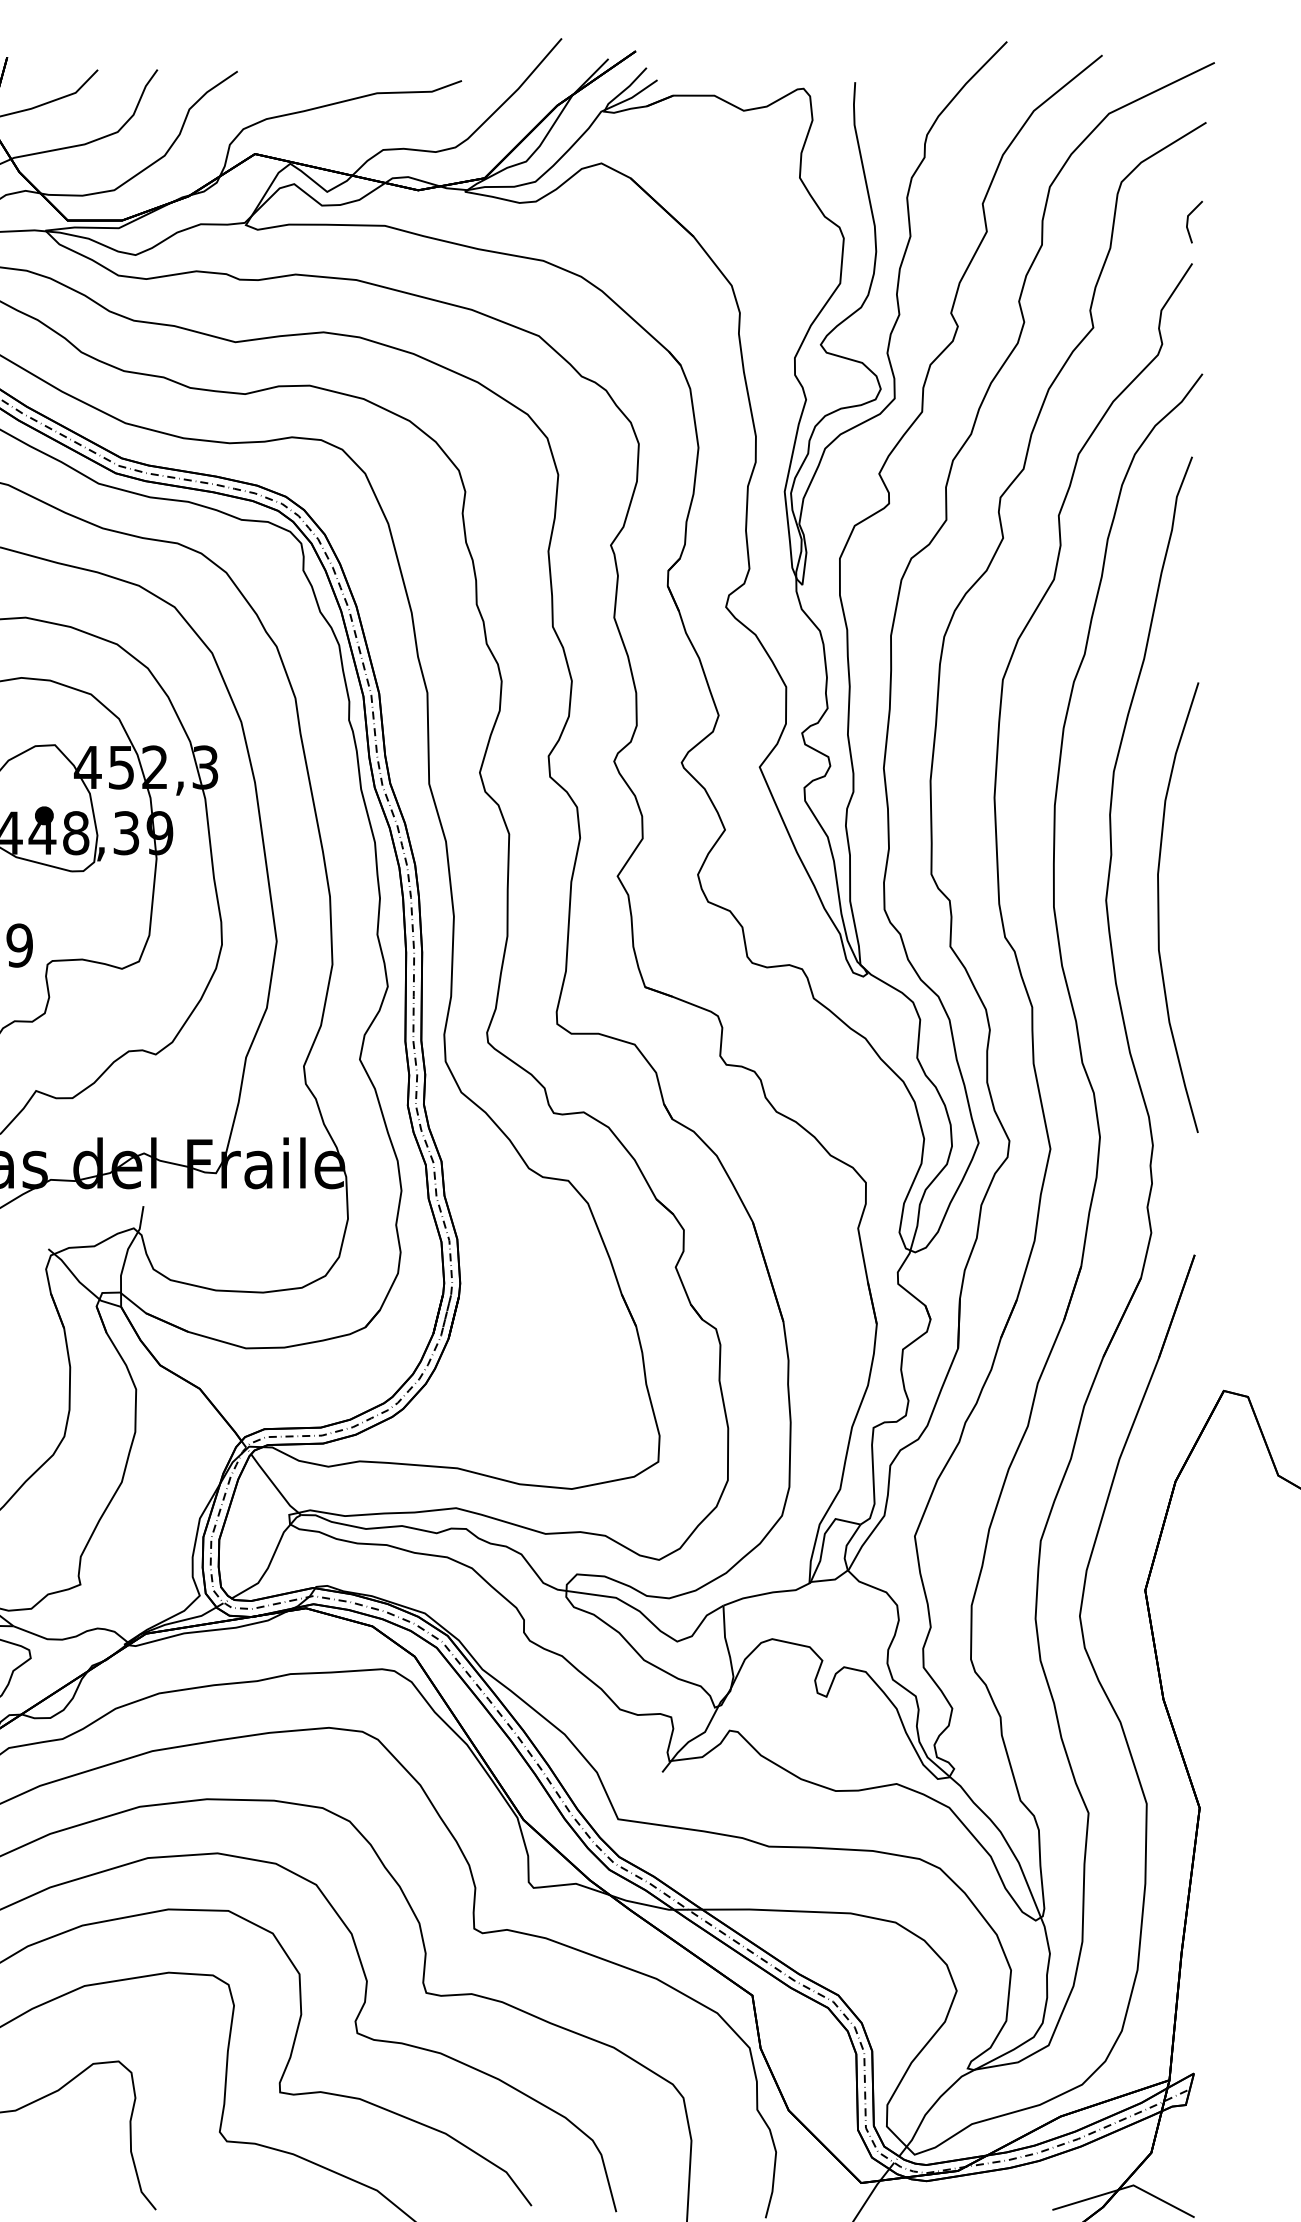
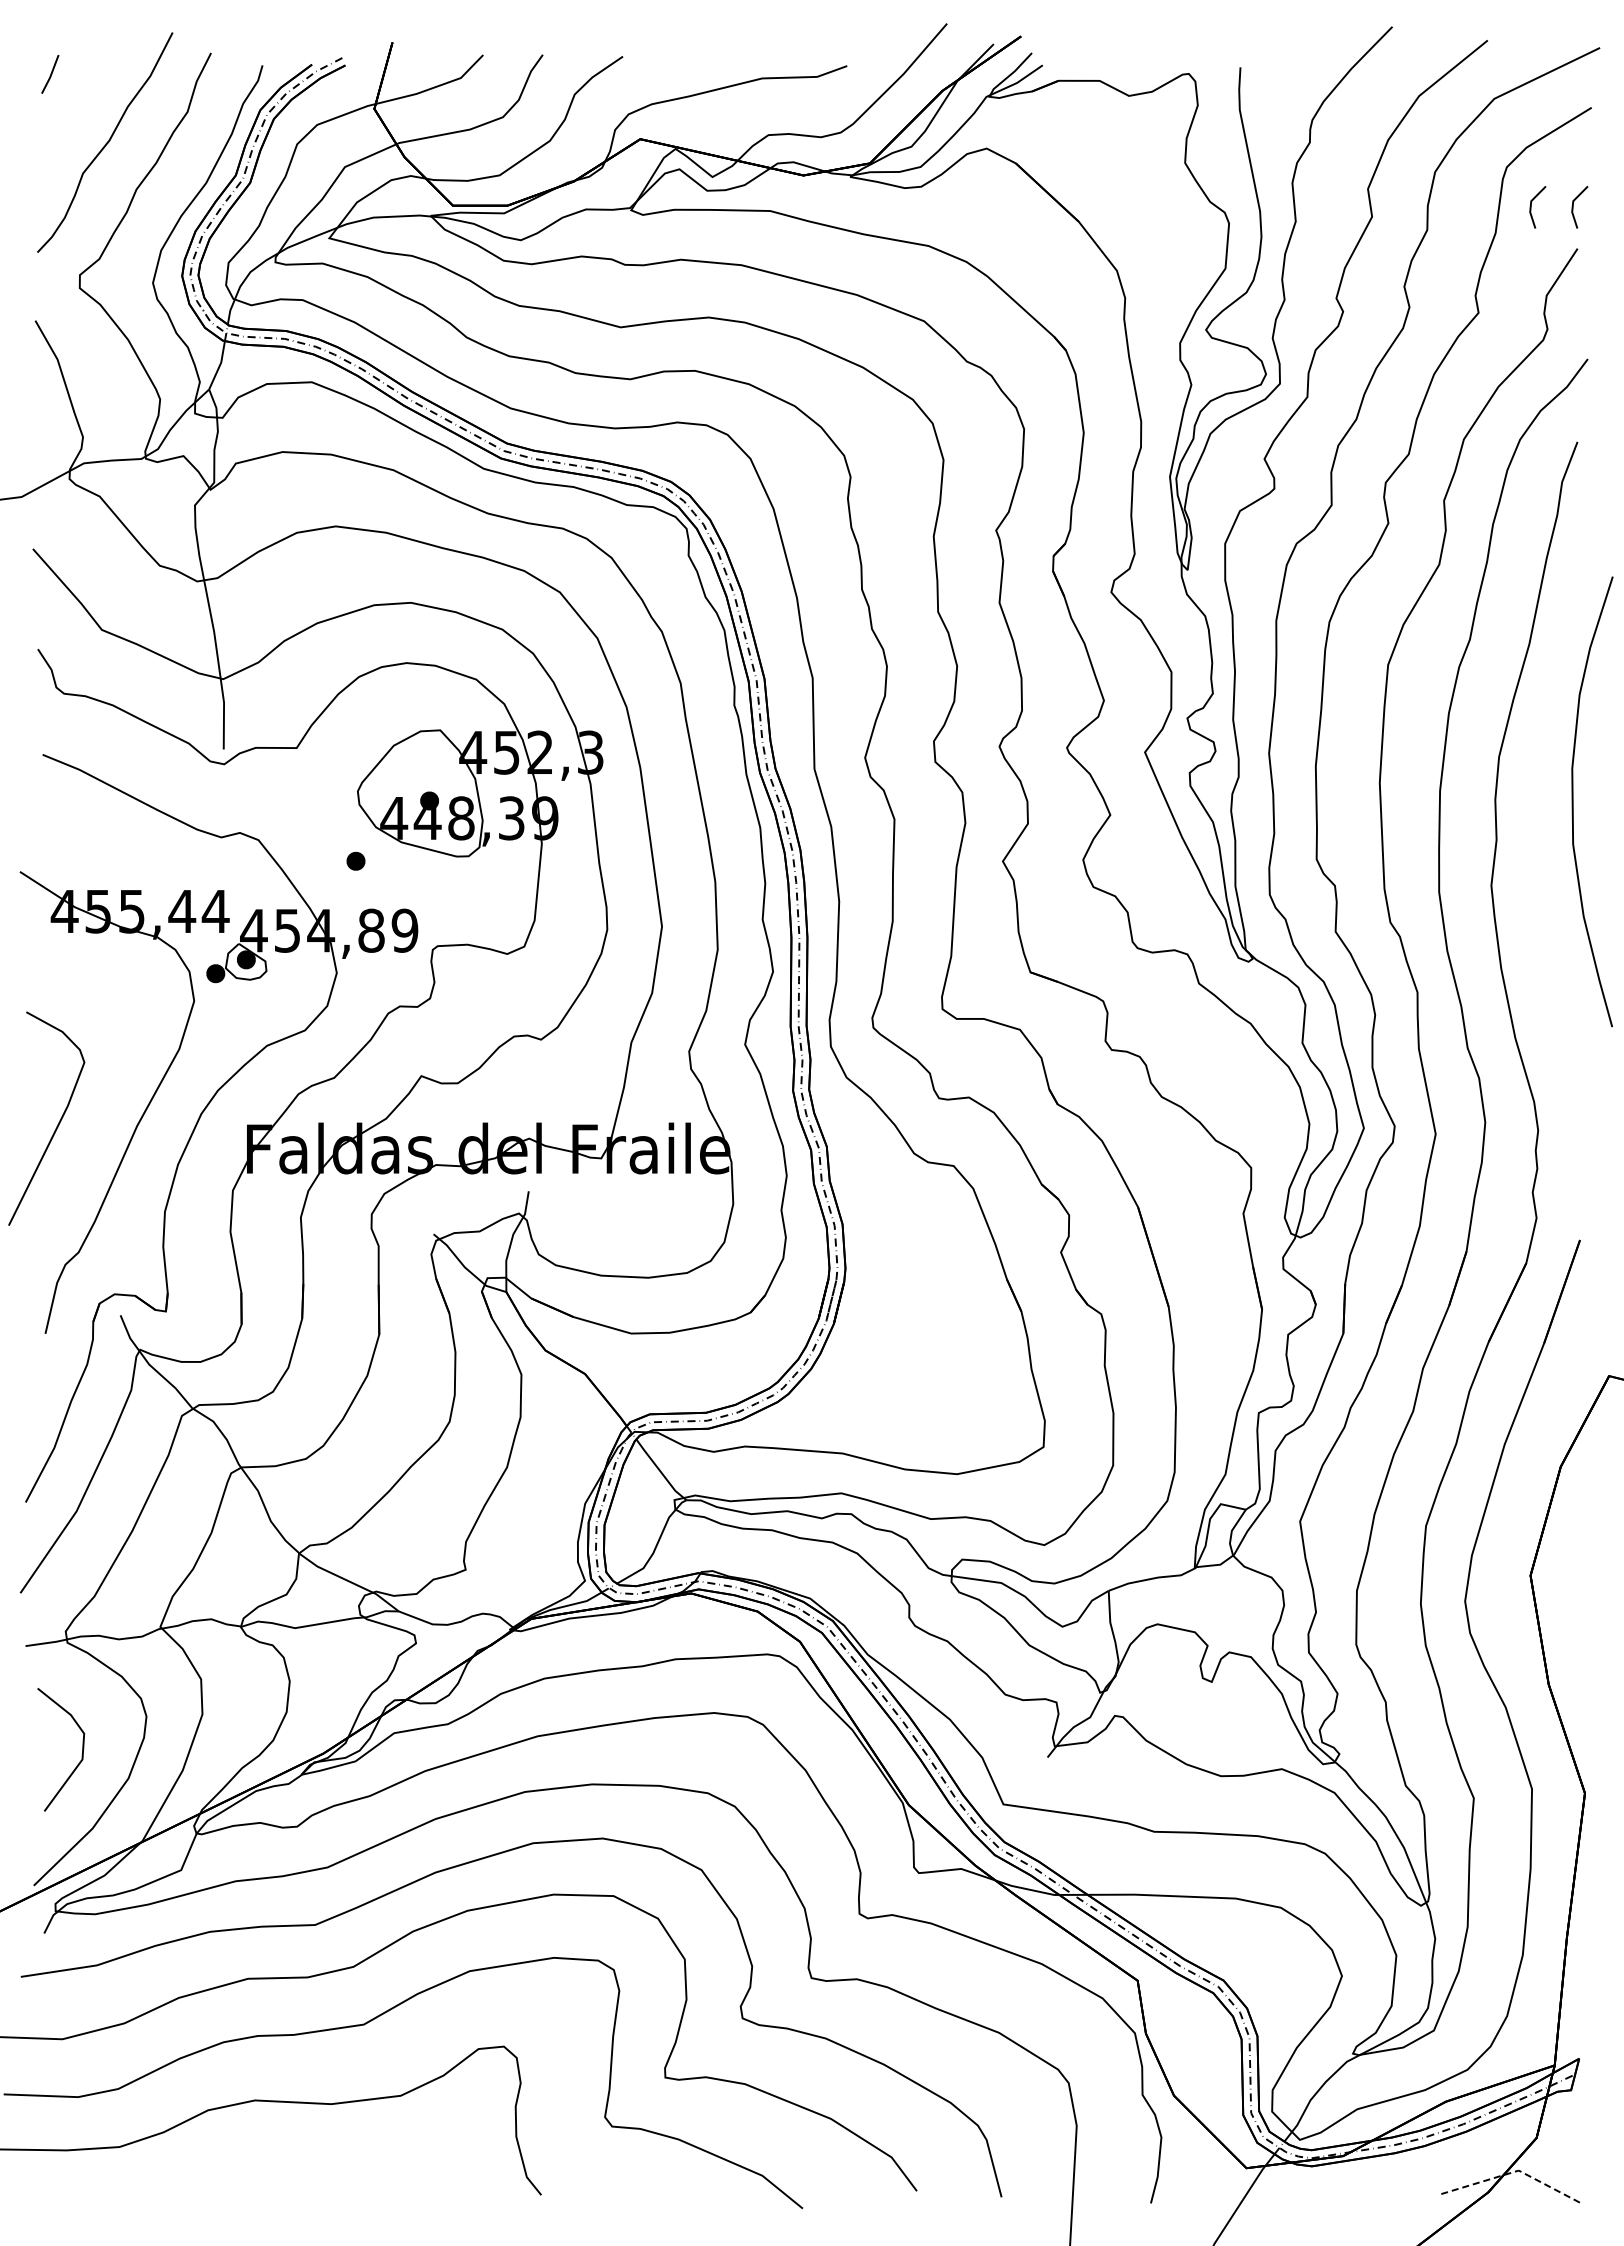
line: (1146, 222) -> (1531, 207), added
curve: (1159, 907) -> (1573, 801), moved
line: (1127, 2187) -> (1512, 2172), solid -> dashed

